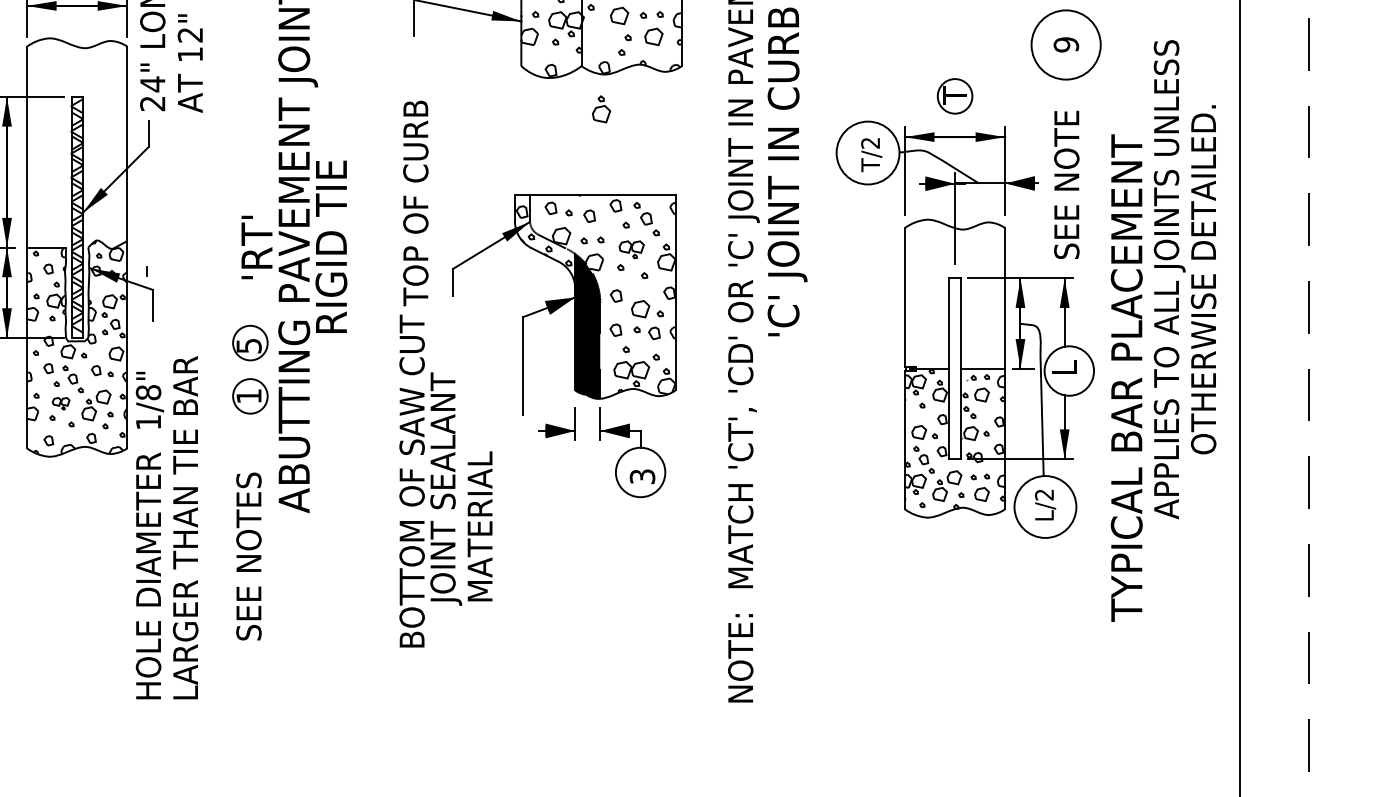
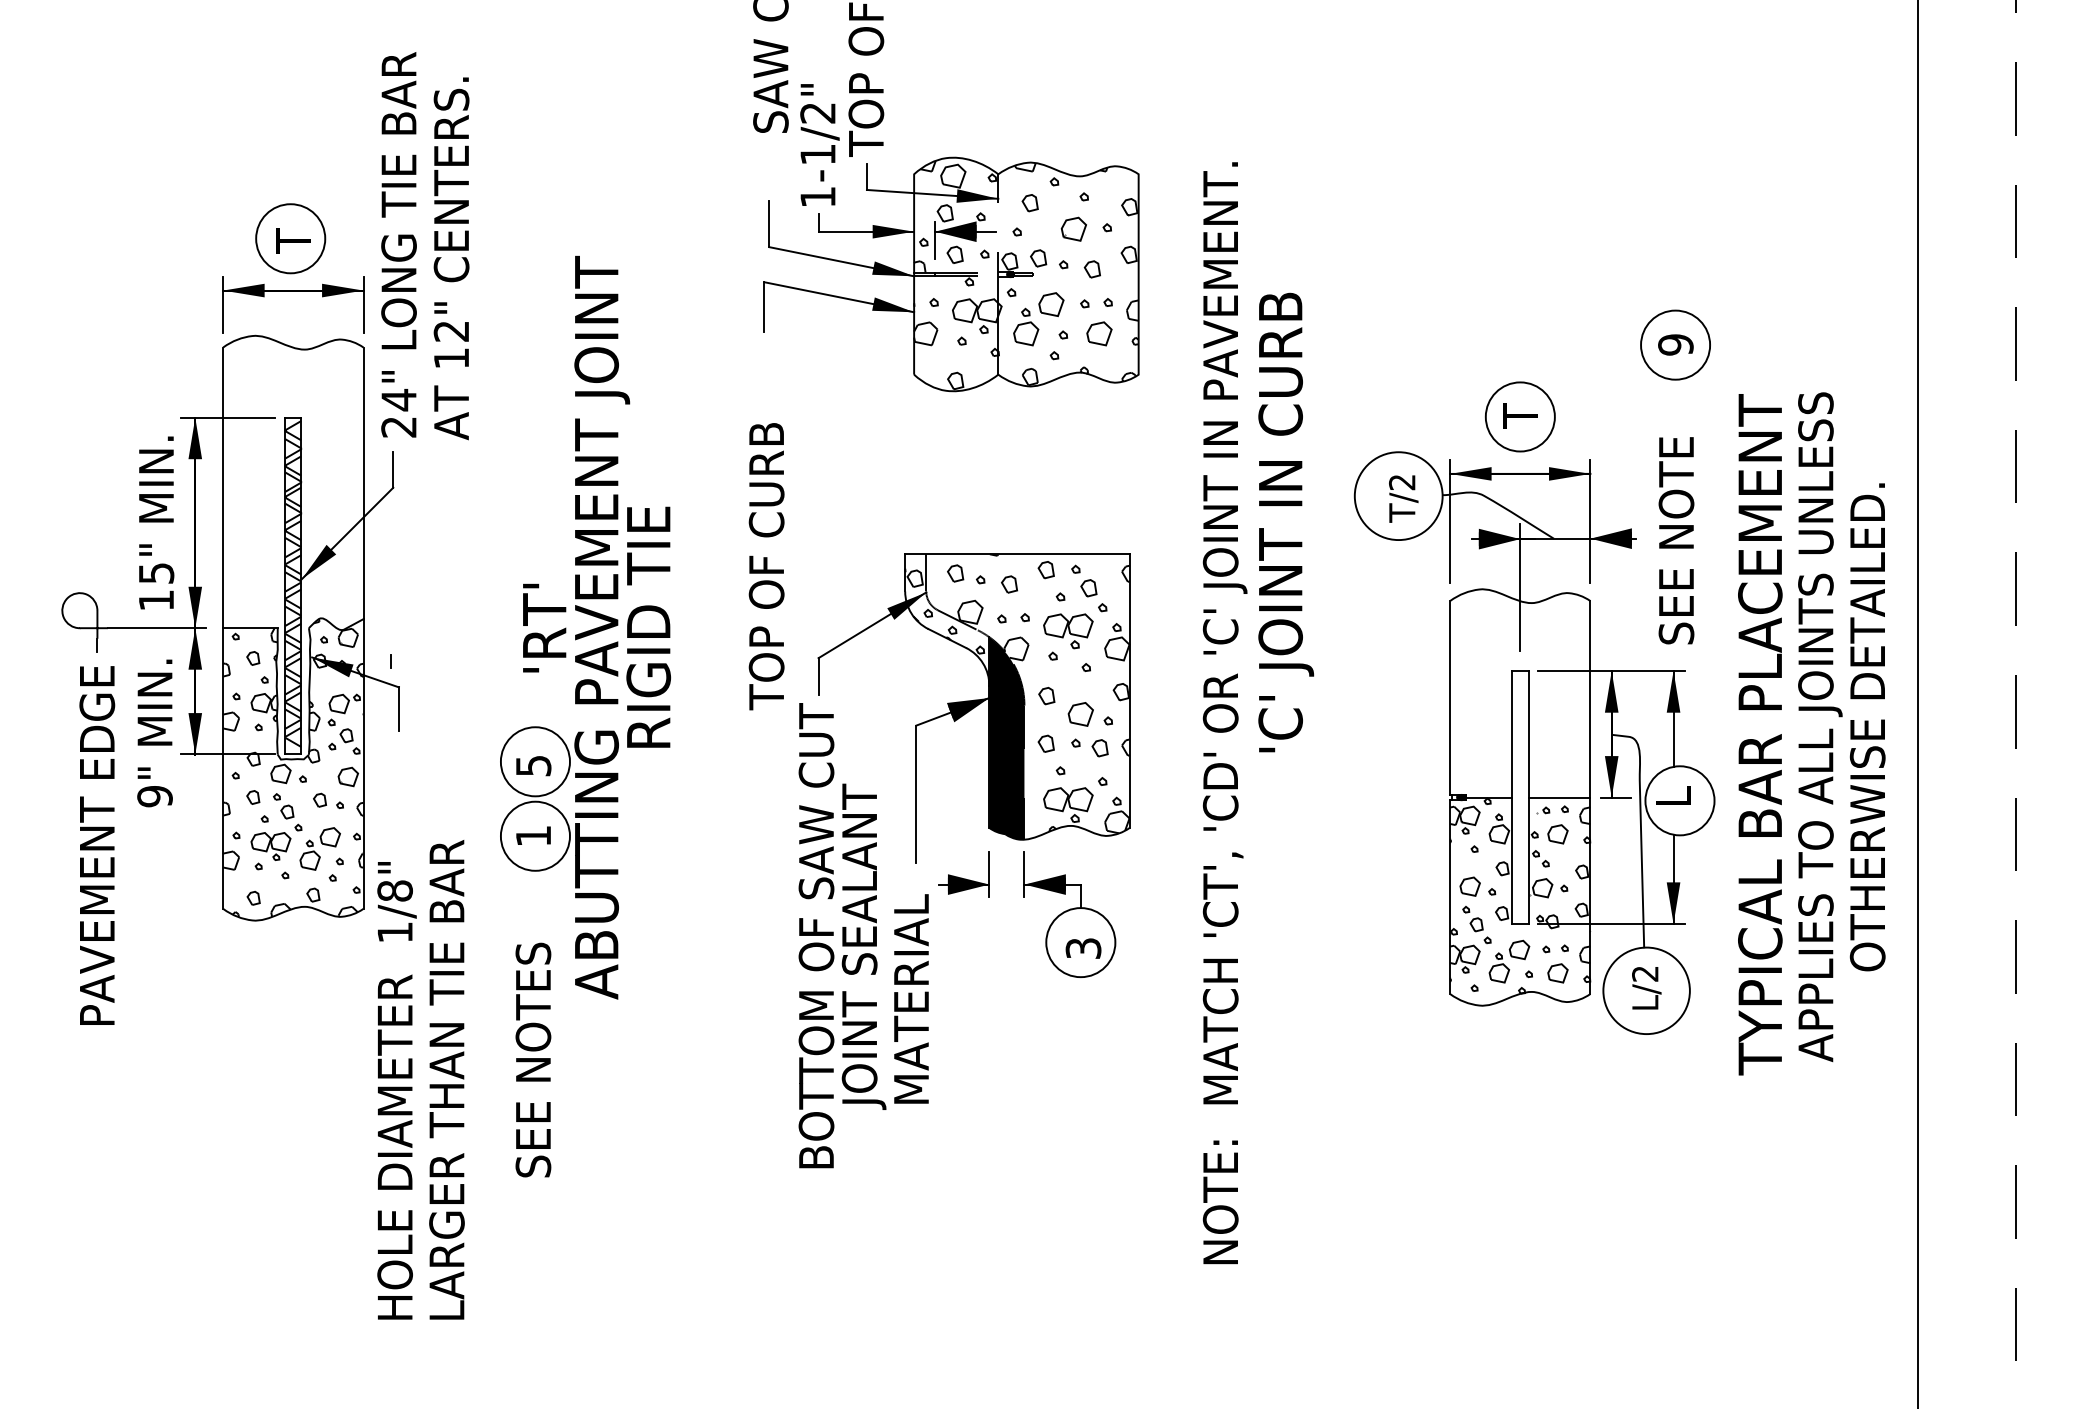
circle: (1066, 44) -> (1675, 344), size x0.71
circle: (954, 96) -> (1519, 416), size x1.43
part: (601, 108) -> (1026, 326), moved
part: (631, 249) -> (1068, 631), size x1.43
text: (1184, 279) -> (1841, 727), moved
circle: (249, 342) -> (534, 761), size x1.43
text: (1126, 377) -> (1760, 734), moved
circle: (249, 395) -> (534, 835), size x1.43
part: (60, 403) -> (270, 846), size x1.67
text: (445, 480) -> (863, 935), moved
text: (166, 527) -> (420, 1079), moved

